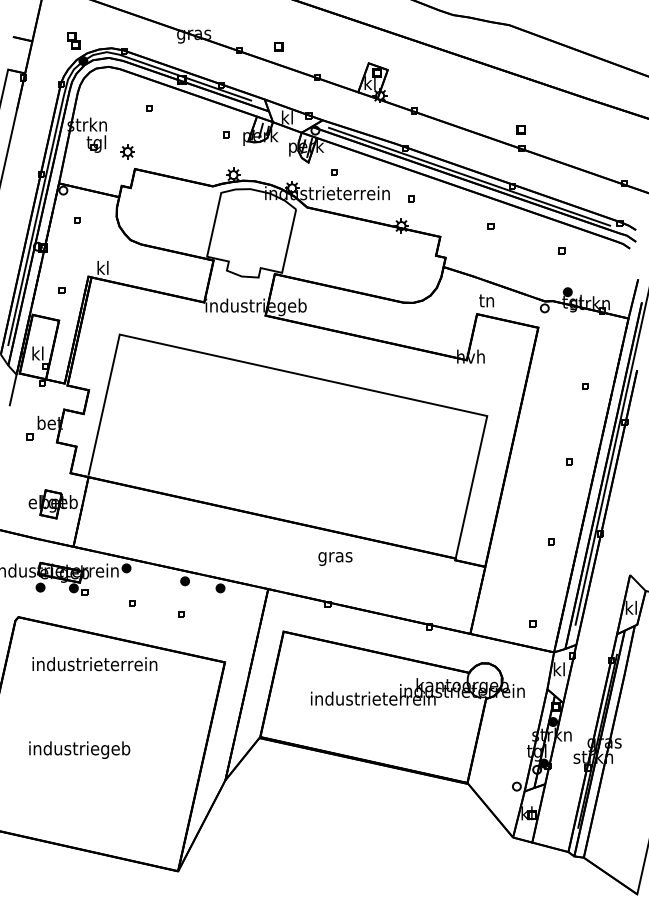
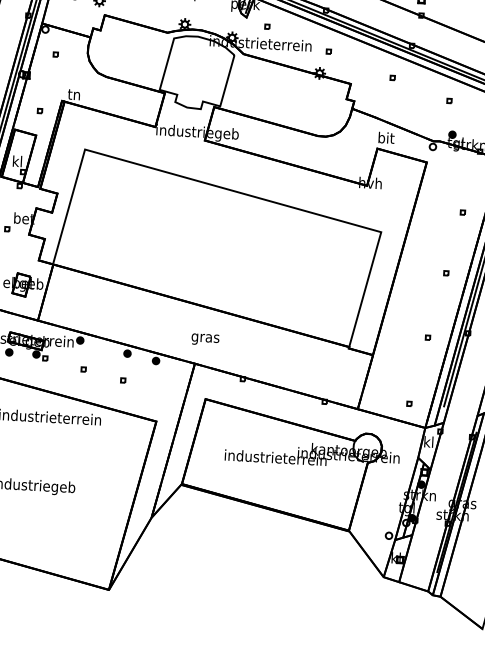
text: (102, 267) -> (73, 94), kl -> tn
text: (487, 300) -> (386, 137), tn -> bit
text: (335, 558) -> (205, 339), moved

